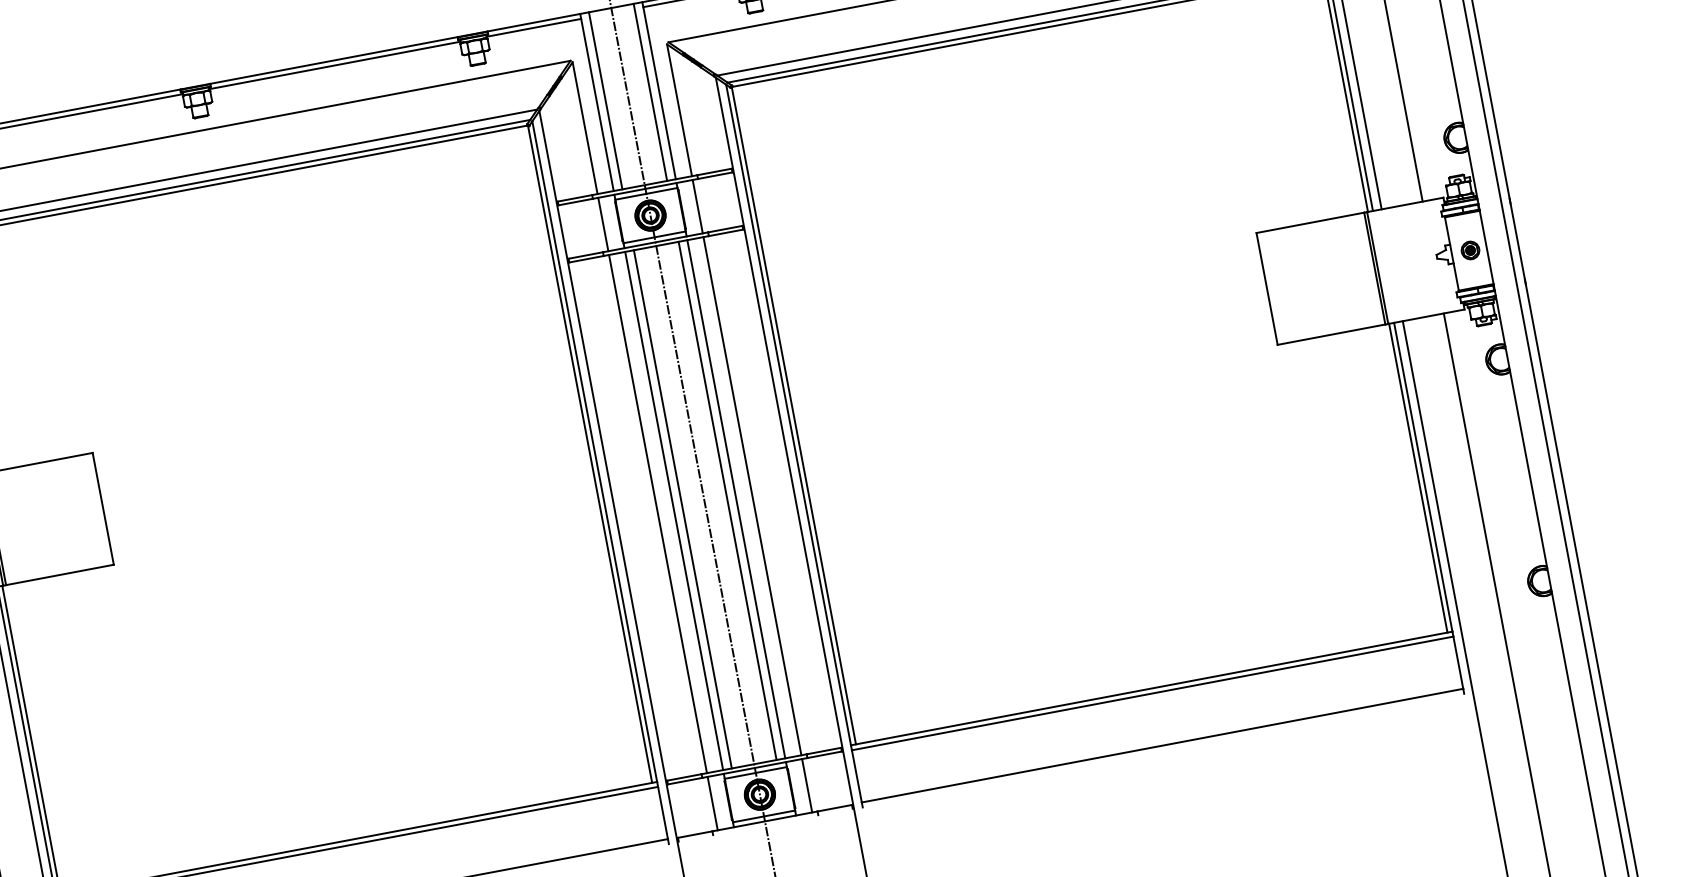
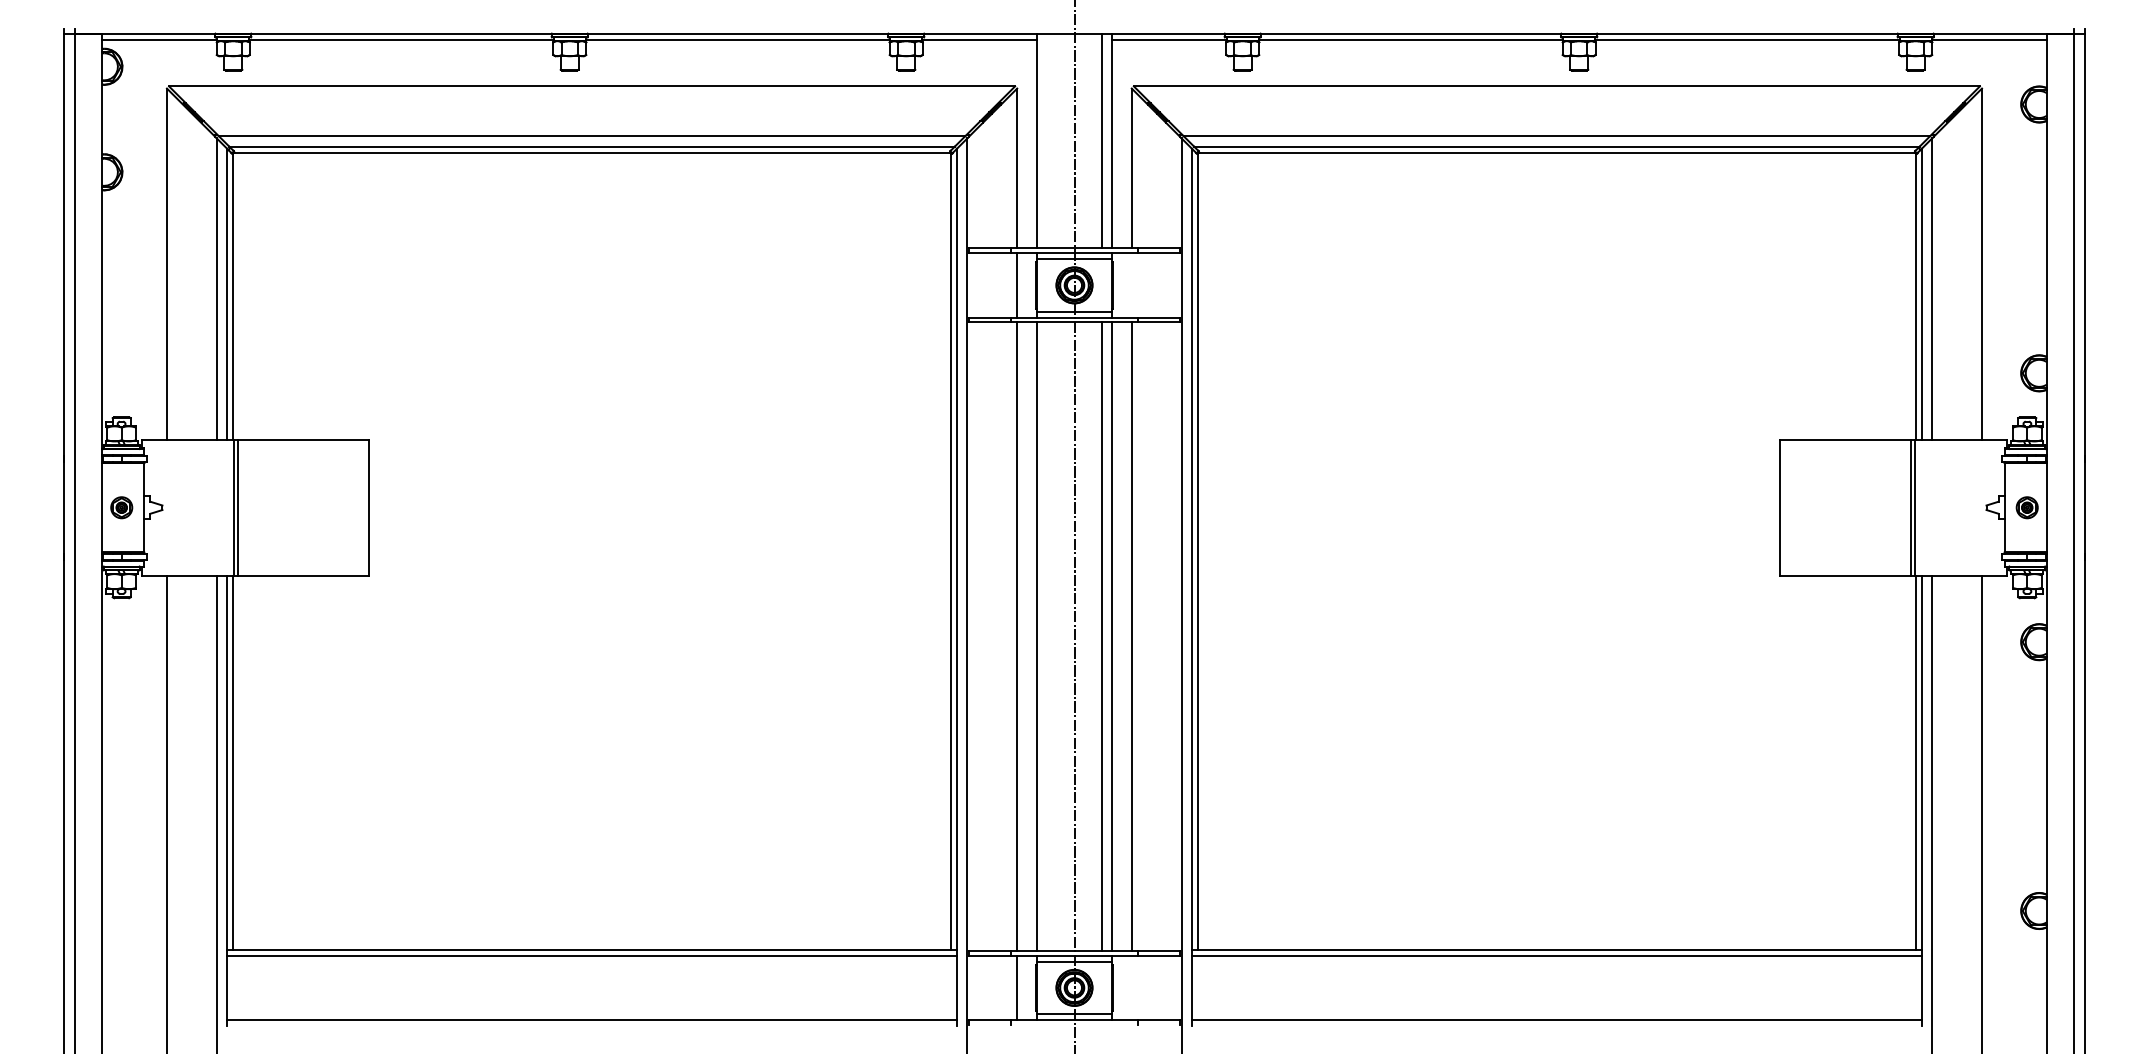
line: (605, 100) -> (1047, 140), removed
line: (697, 206) -> (1131, 285), removed
line: (682, 509) -> (1047, 636), removed
line: (806, 785) -> (1131, 987), removed

